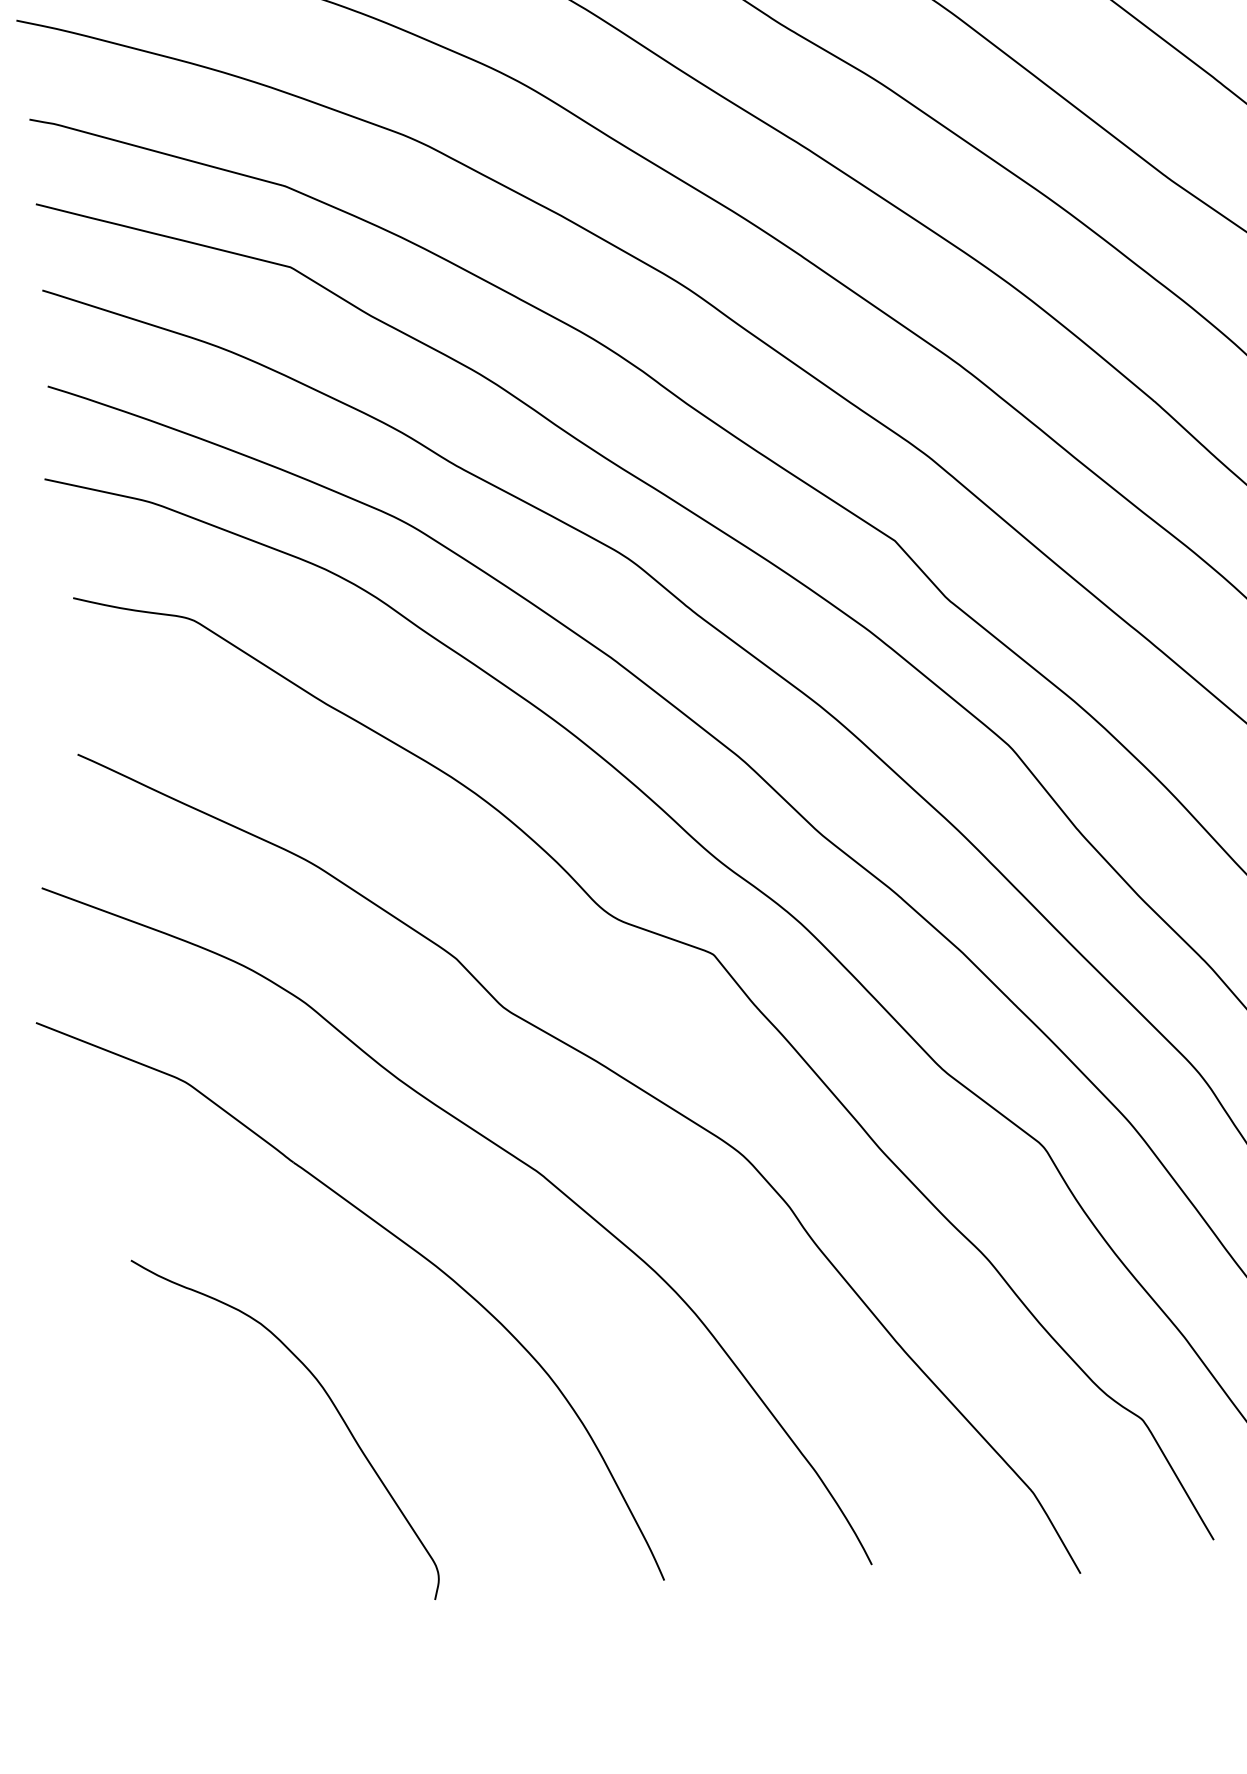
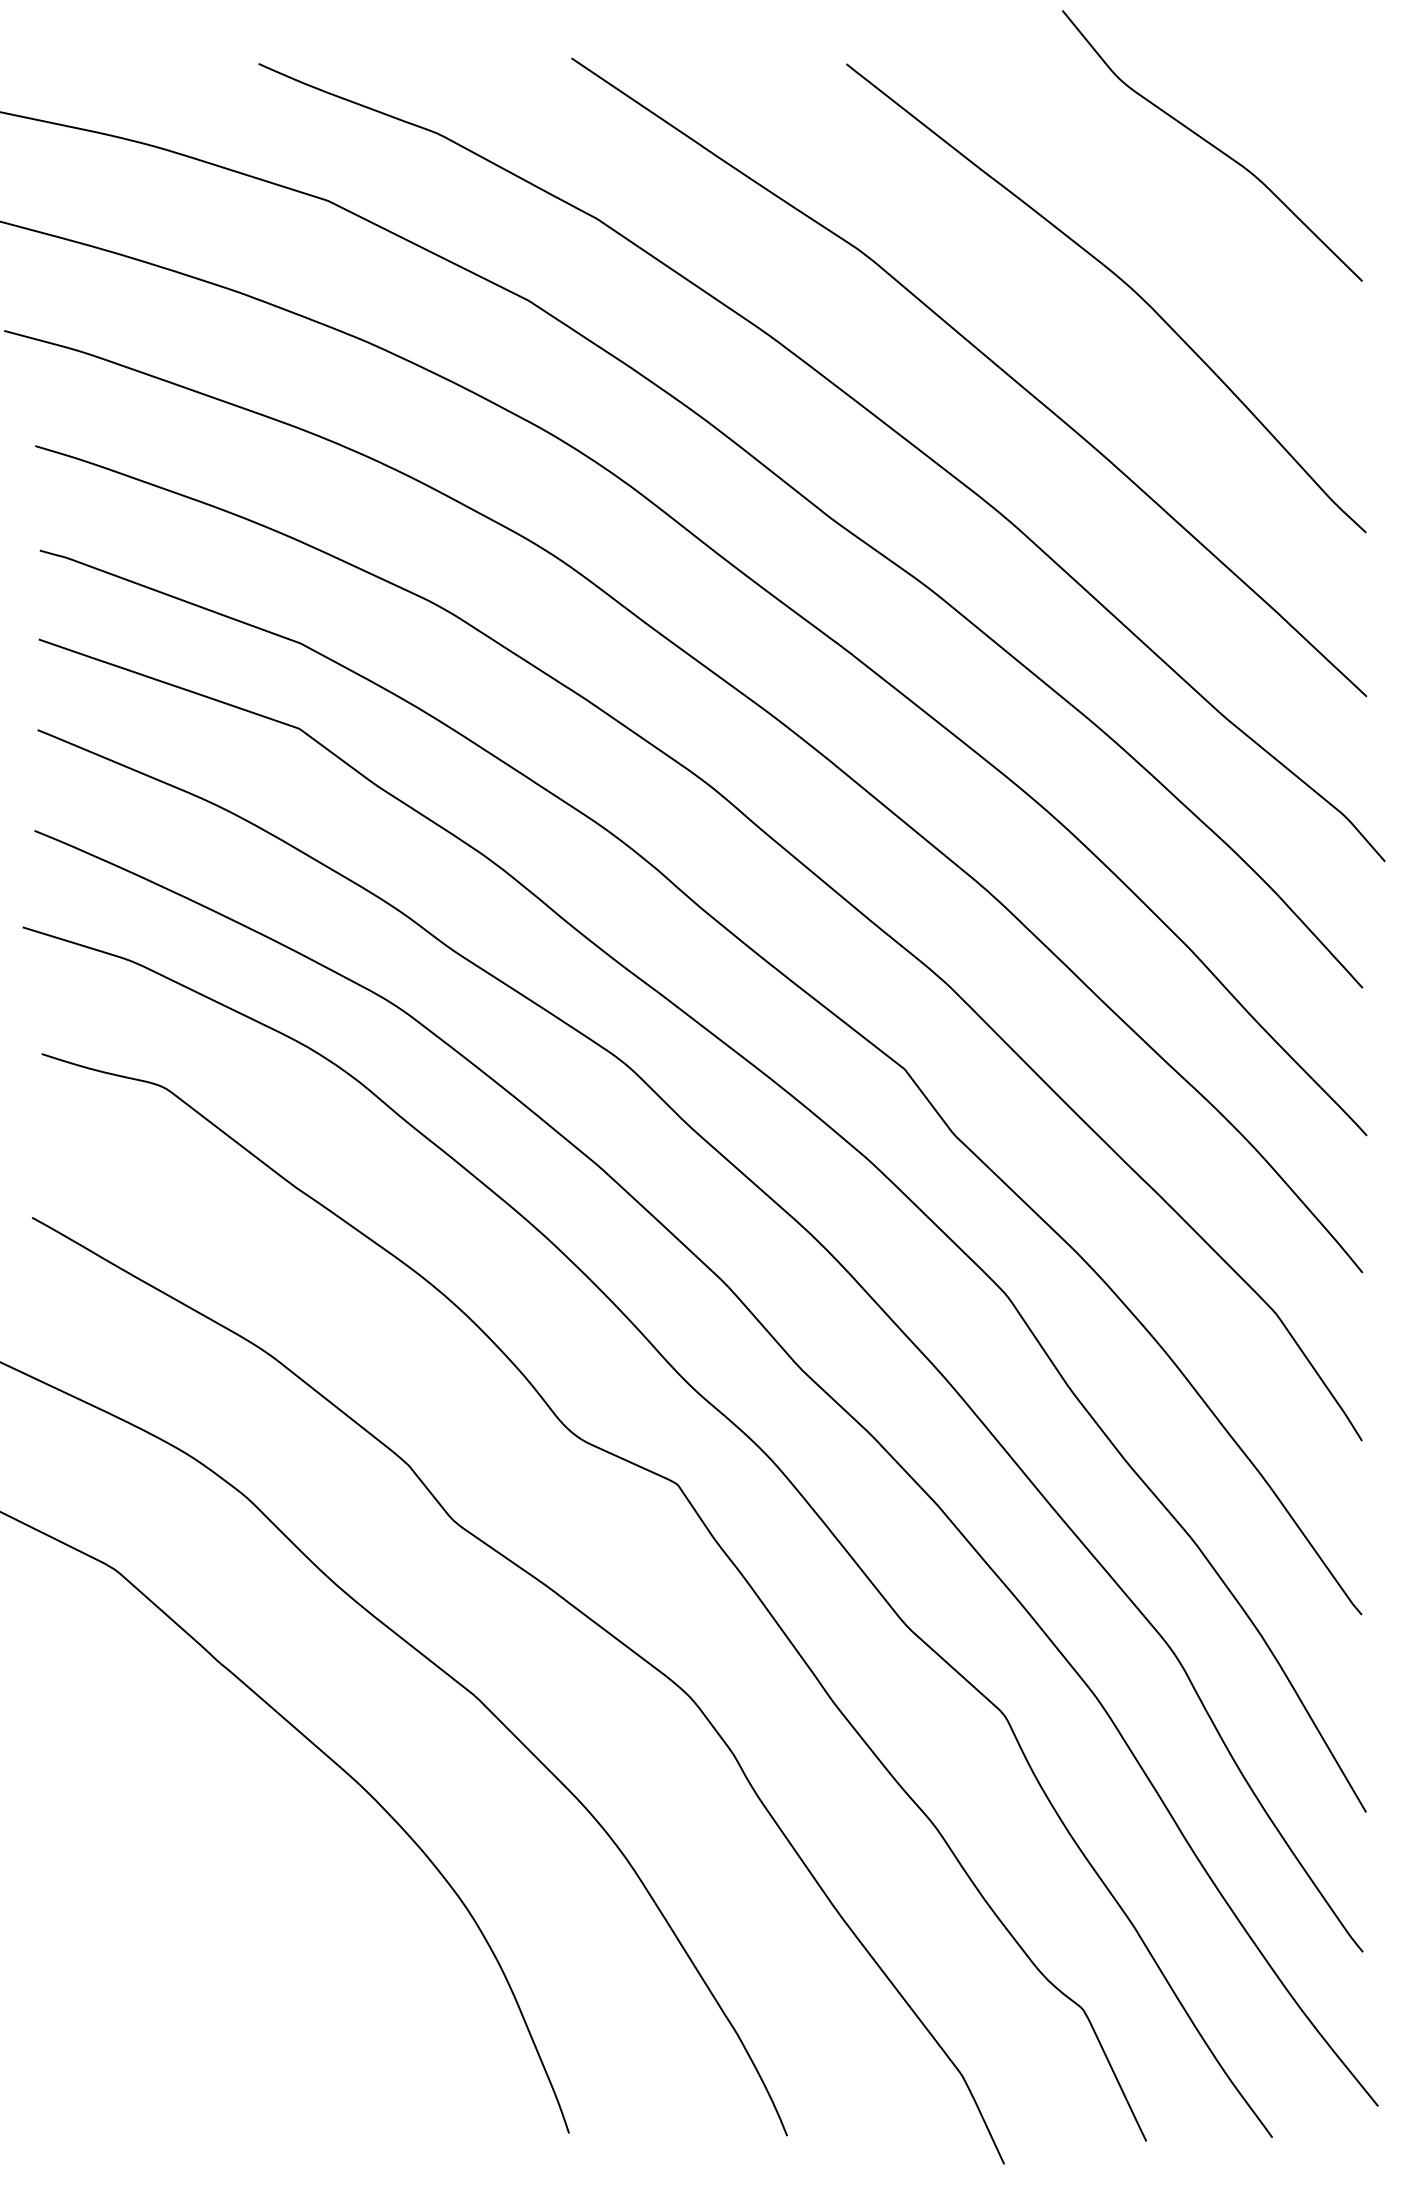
curve: (331, 1401) -> (237, 1916), removed

